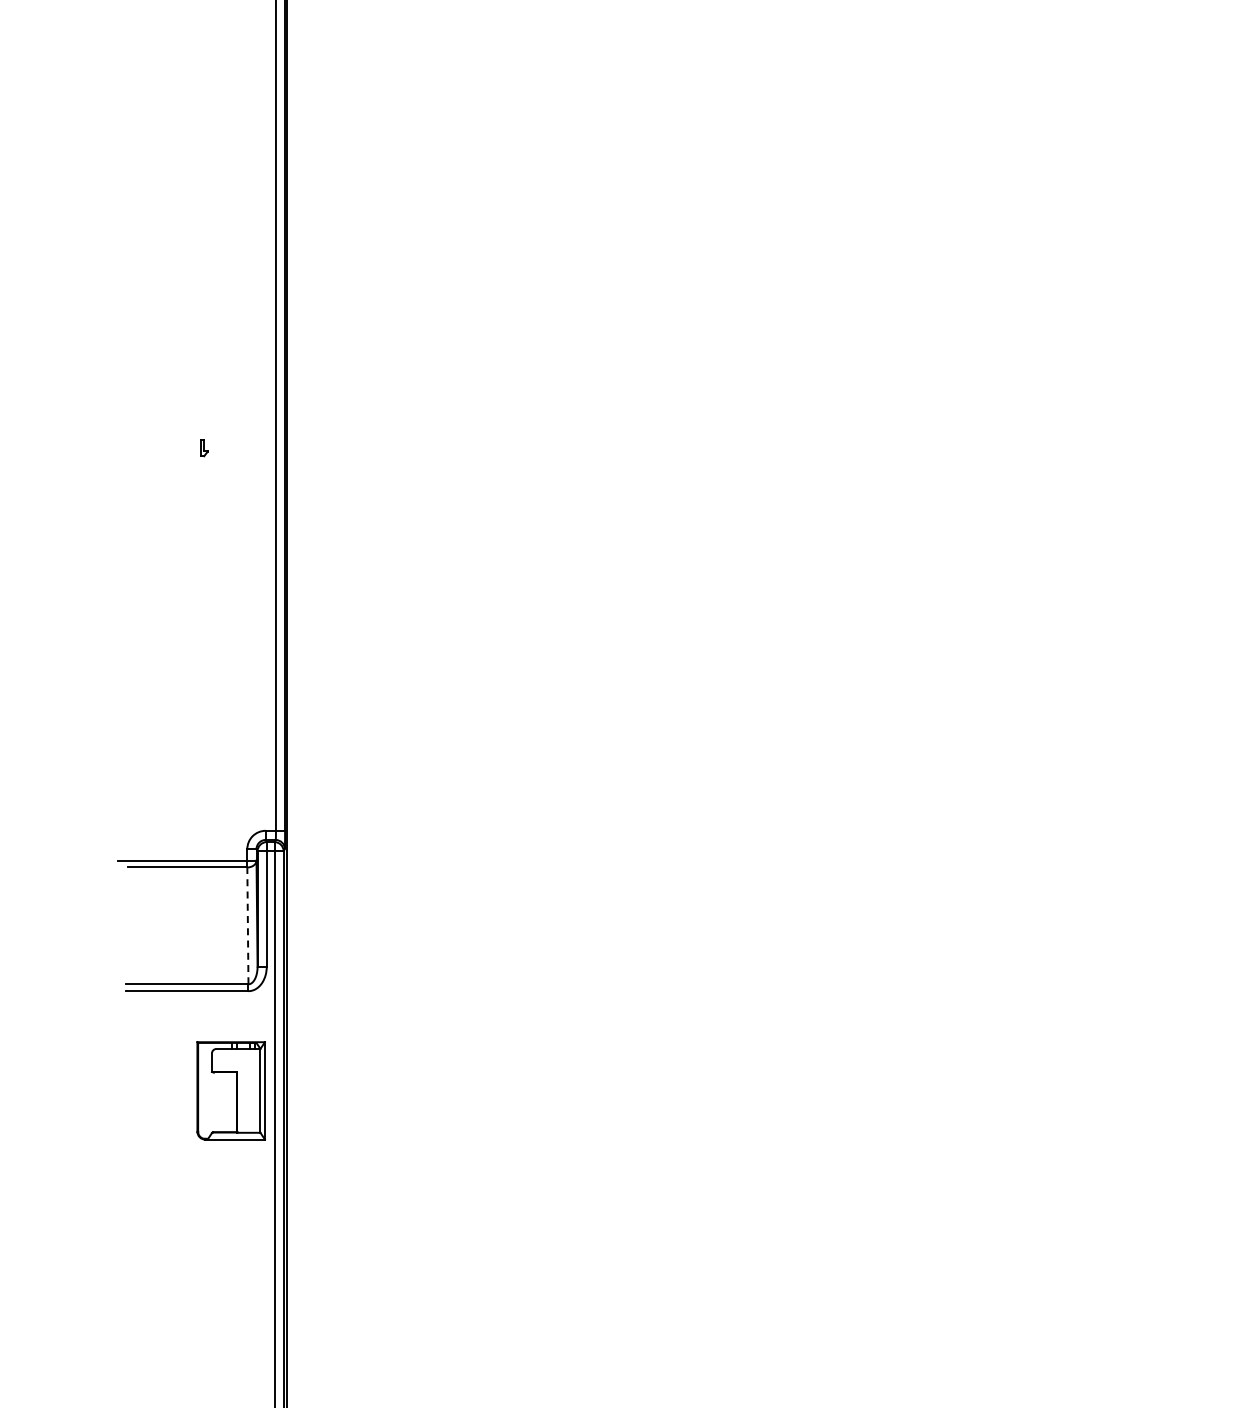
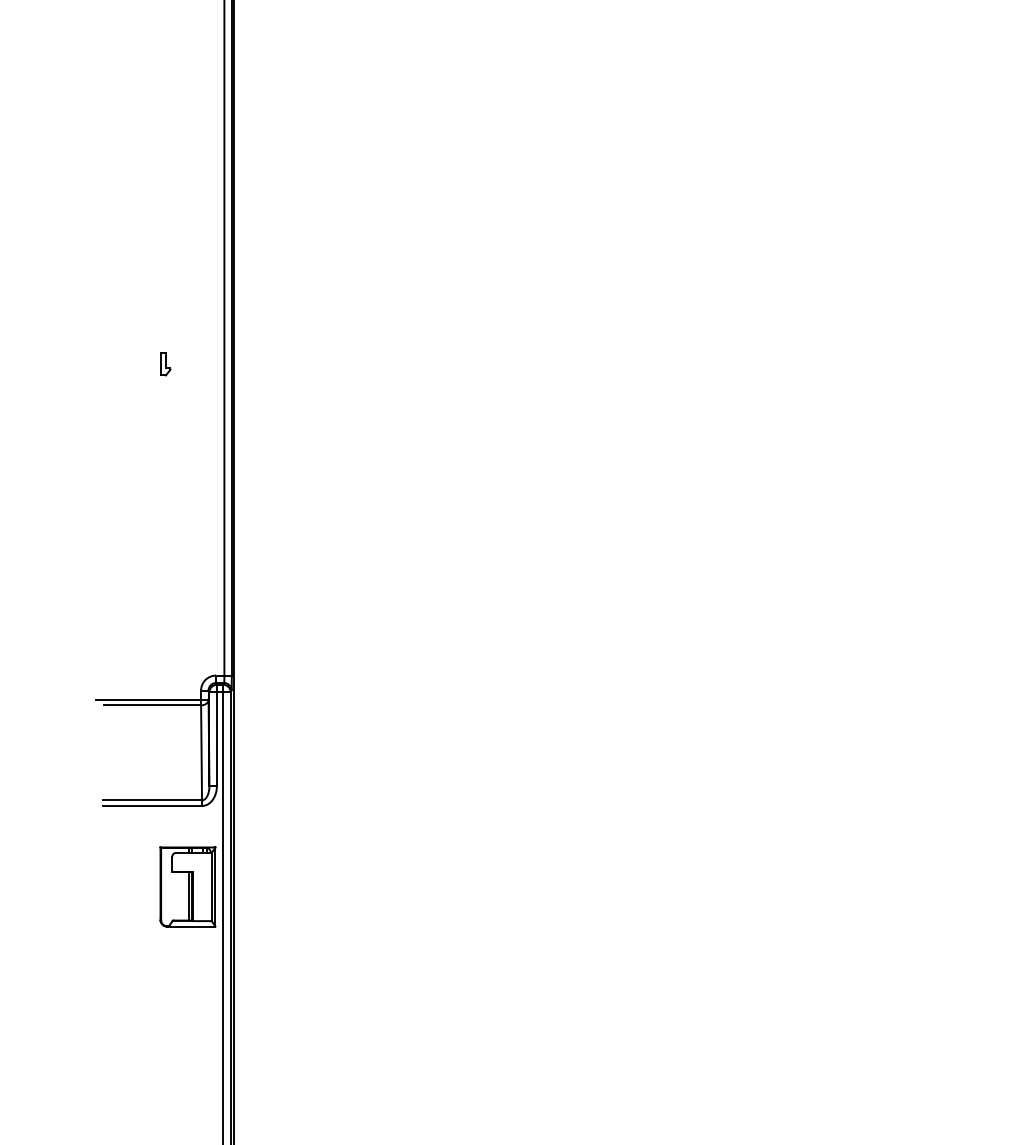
part: (204, 447) -> (166, 363), size x1.67
line: (247, 925) -> (201, 752), dashed -> solid
line: (232, 1102) -> (189, 896), added

